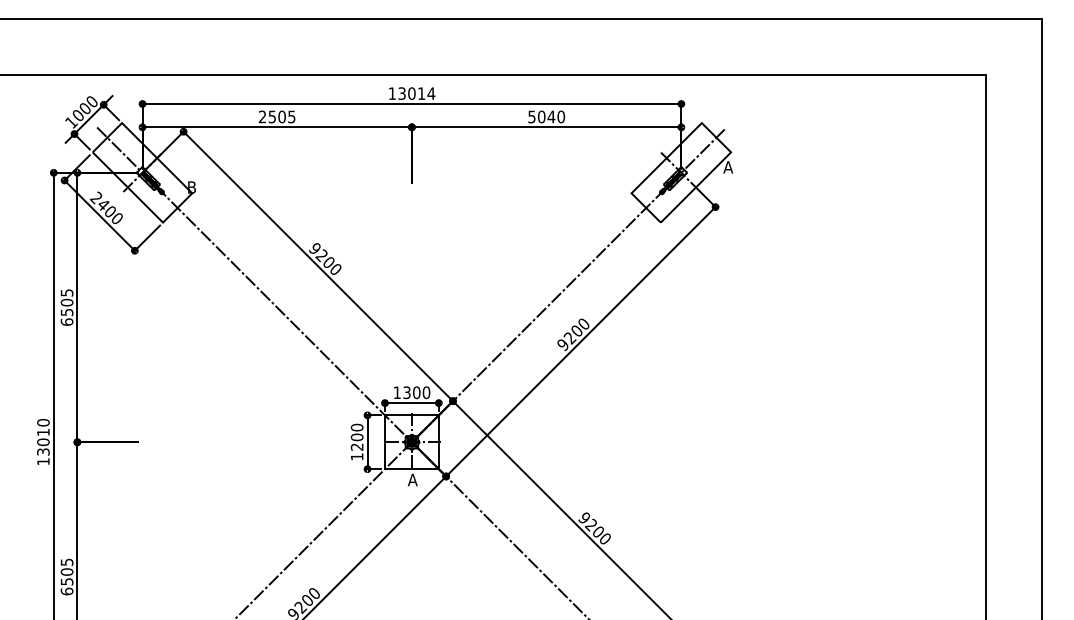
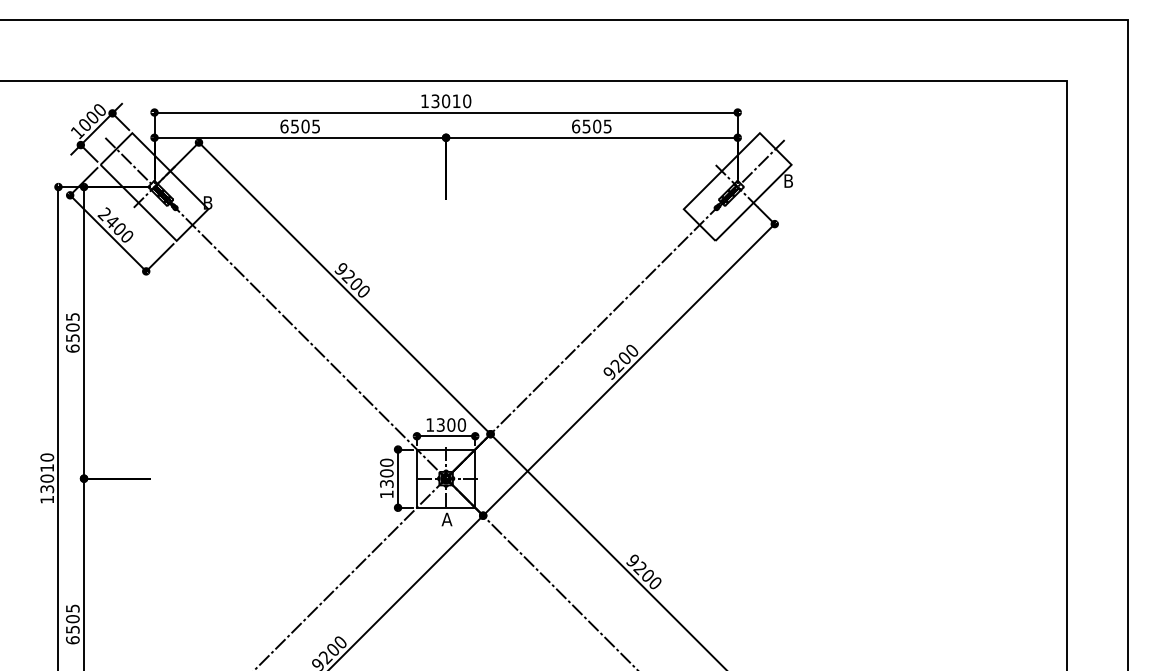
text: (431, 93) -> (467, 101), 13014 -> 13010
text: (262, 116) -> (284, 126), 2505 -> 6505
text: (546, 116) -> (591, 126), 5040 -> 6505
text: (728, 167) -> (788, 181), A -> B
text: (357, 446) -> (387, 483), 1200 -> 1300

